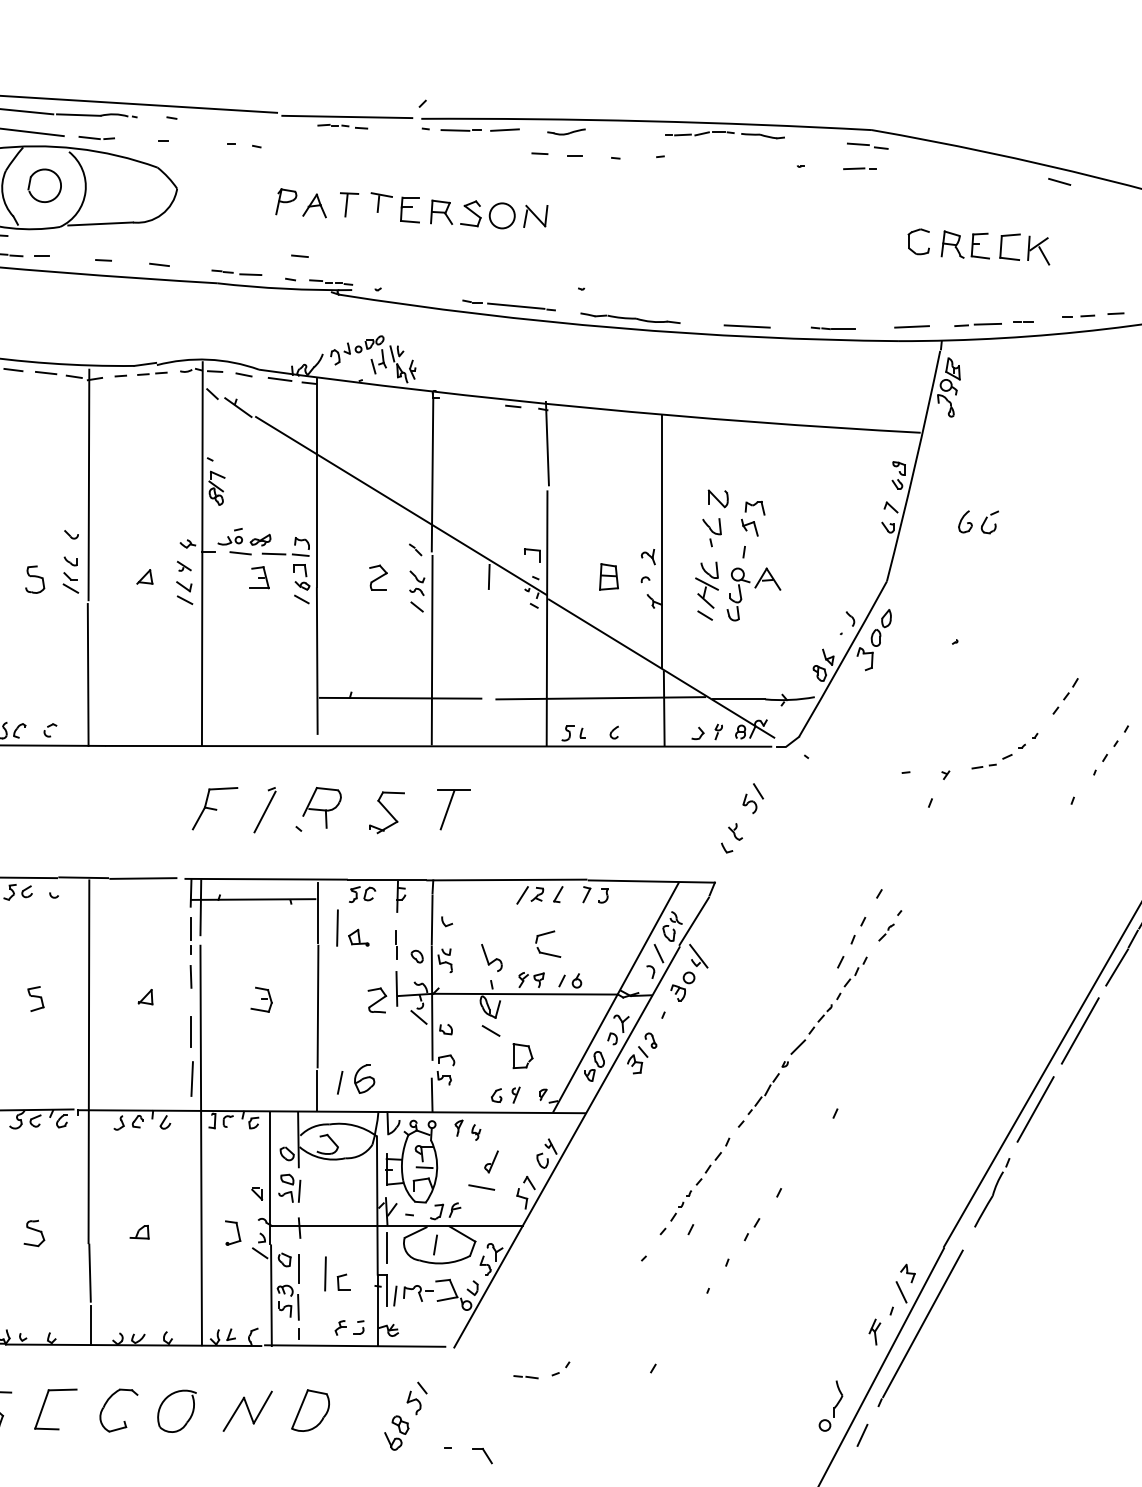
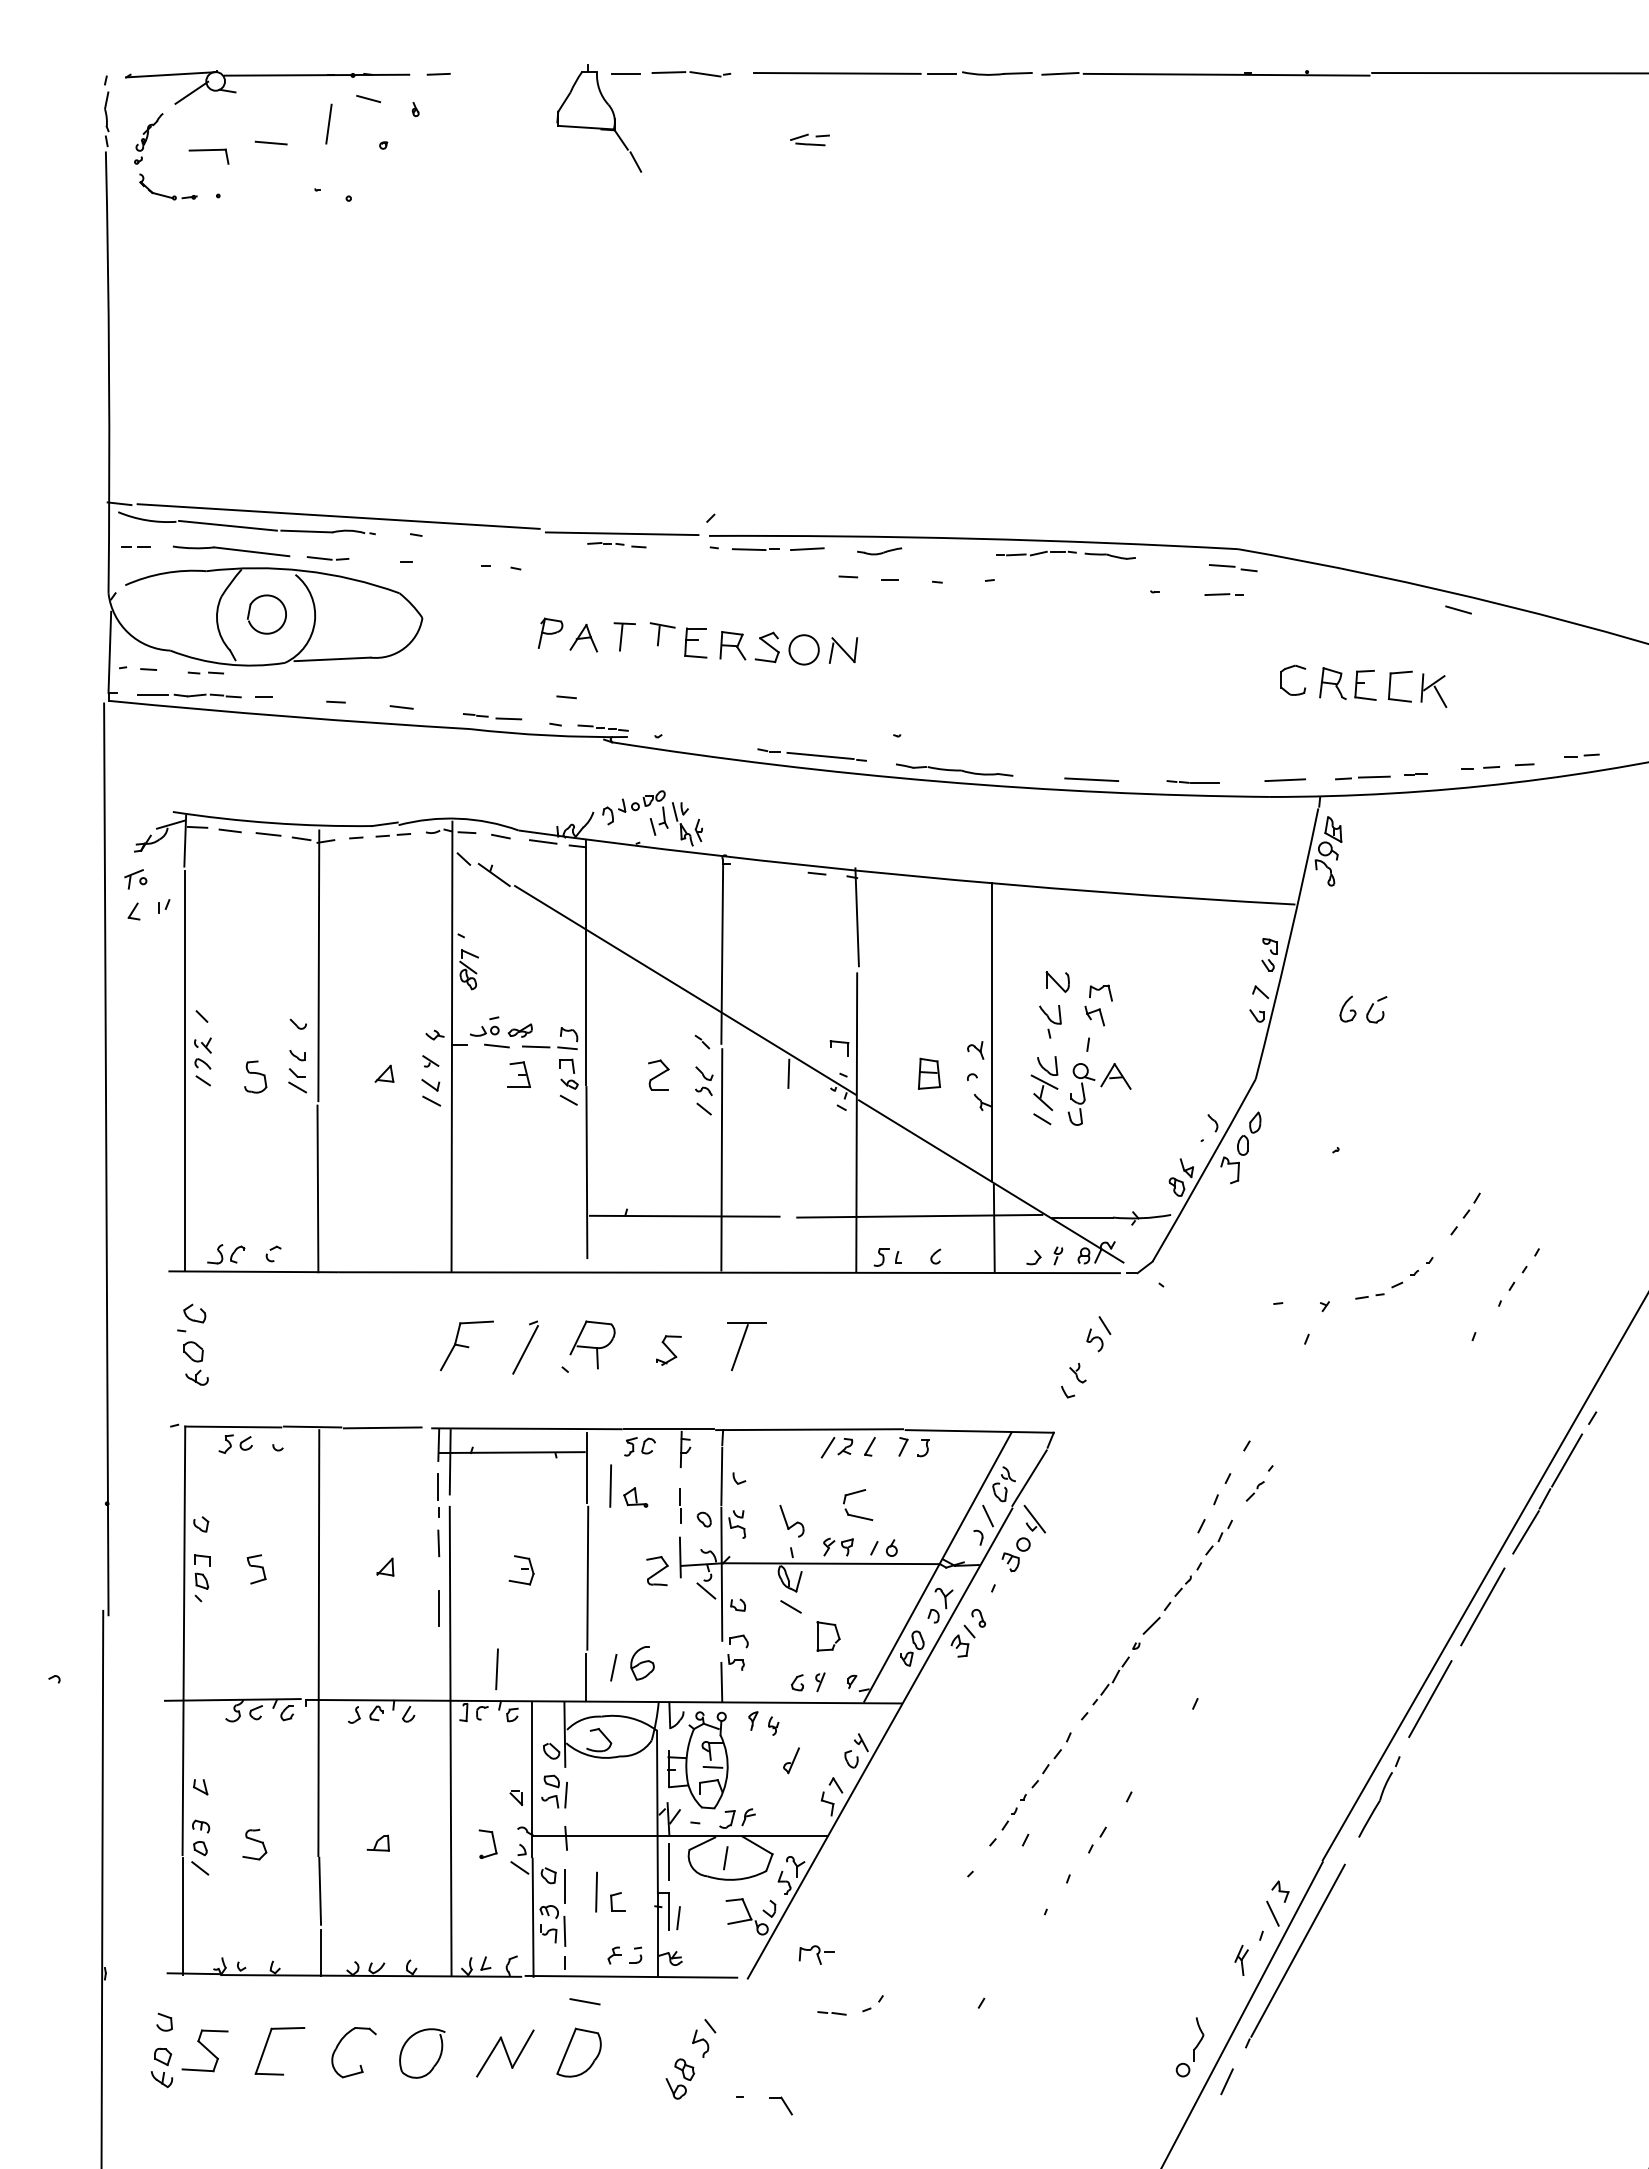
part: (386, 812) -> (668, 1350), size x0.6
line: (191, 1079) -> (496, 1669), moved
line: (481, 1187) -> (584, 2001), moved
part: (418, 1292) -> (816, 1954), moved

